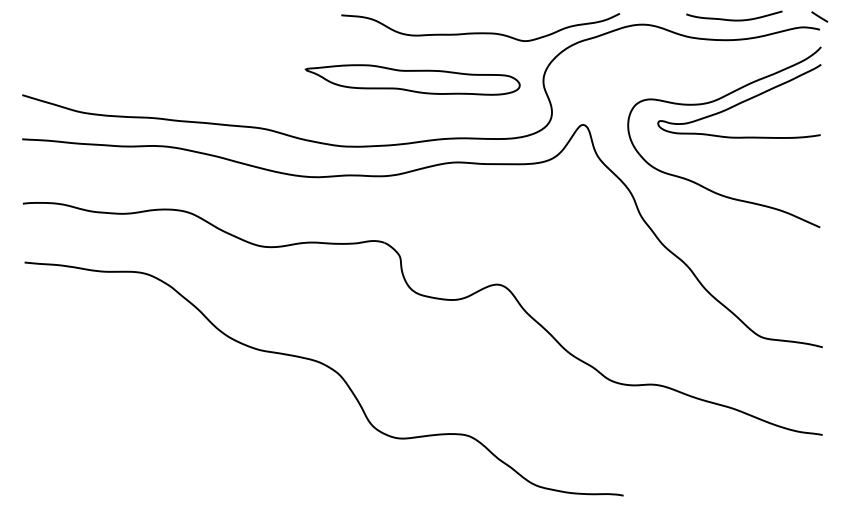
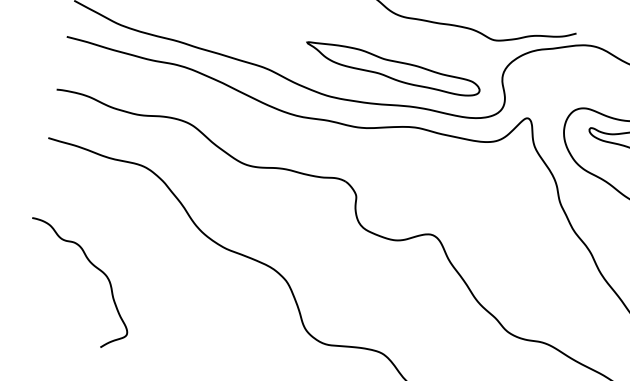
part: (412, 79) -> (392, 68), moved
curve: (106, 401) -> (92, 265), added

